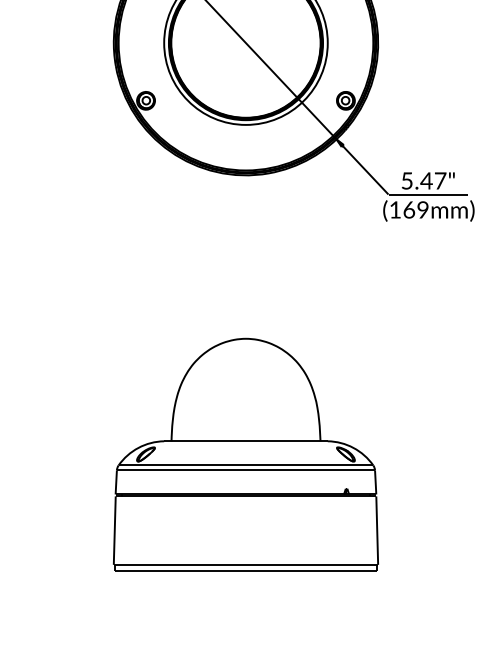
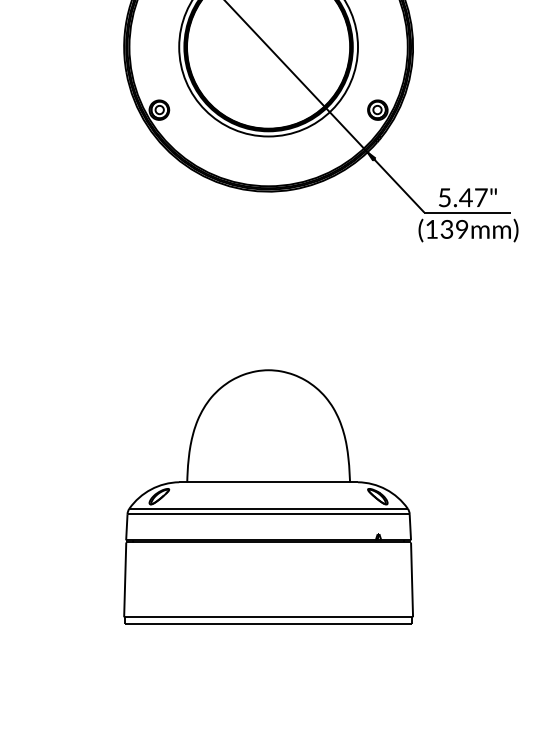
text: (409, 209) -> (447, 228), (169mm) -> (139mm)

